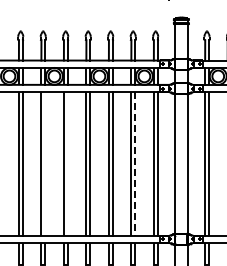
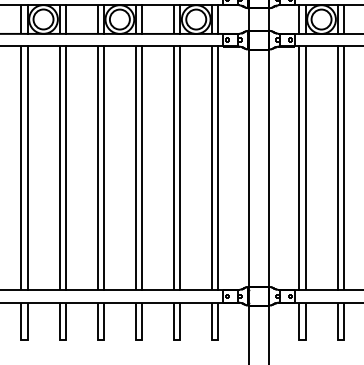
line: (45, 163) -> (28, 167), added
line: (67, 163) -> (65, 167), added
line: (135, 163) -> (181, 167), dashed -> solid

